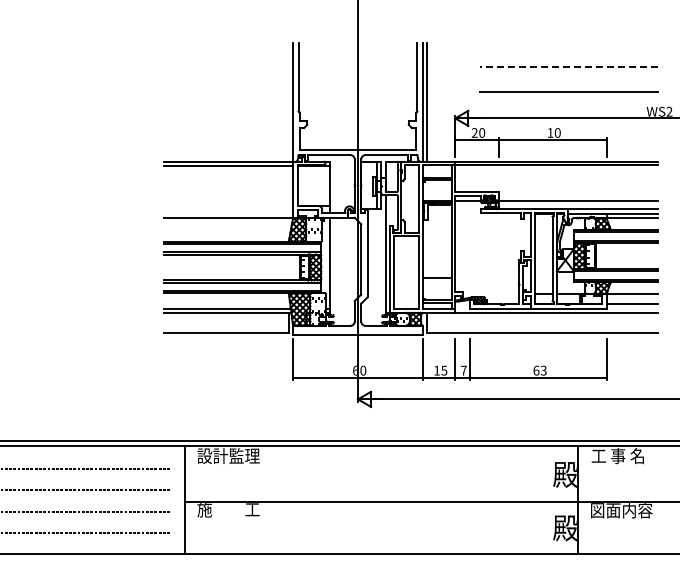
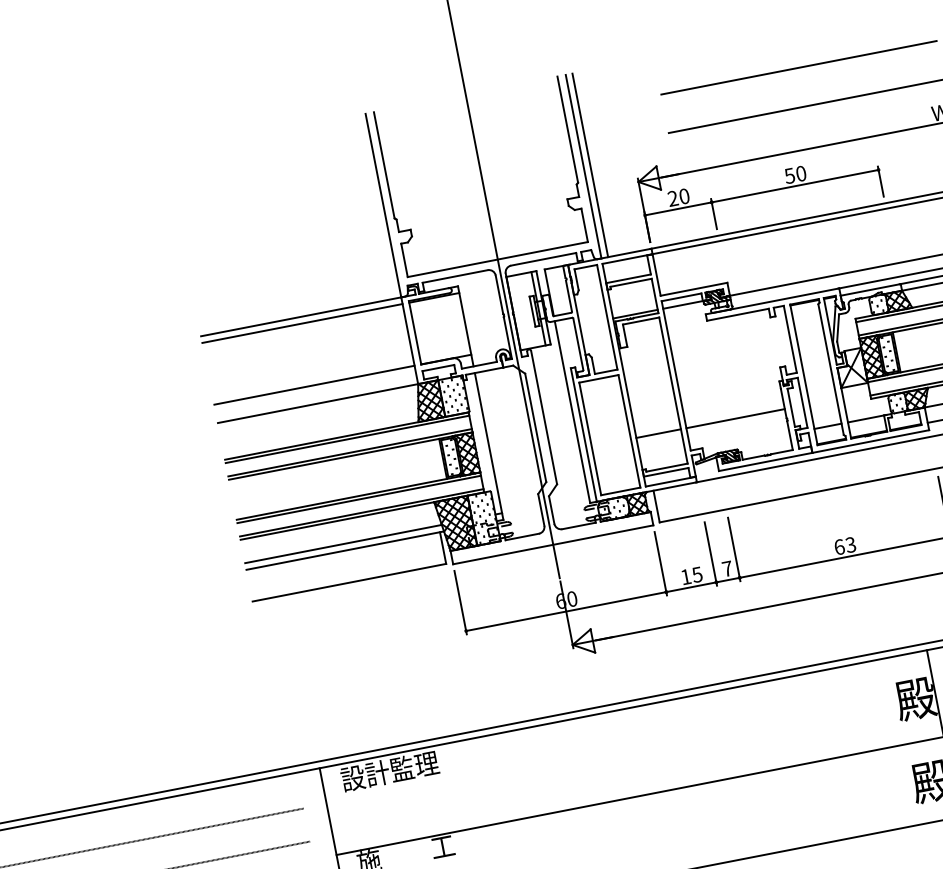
line: (568, 66) -> (797, 67), dashed -> solid
text: (550, 132) -> (789, 175), 10 -> 50
line: (228, 205) -> (314, 384), added
line: (487, 277) -> (736, 417), added

